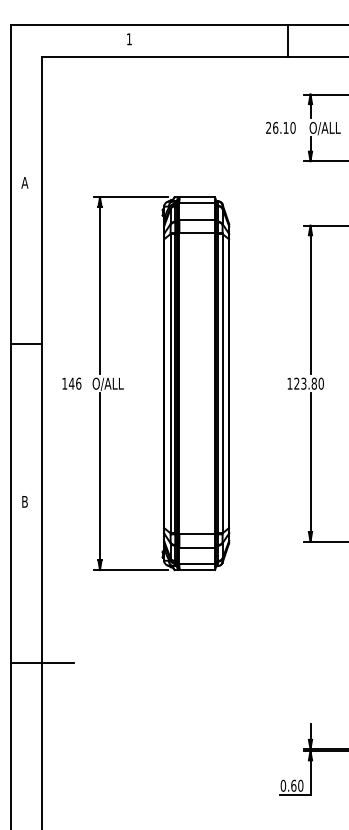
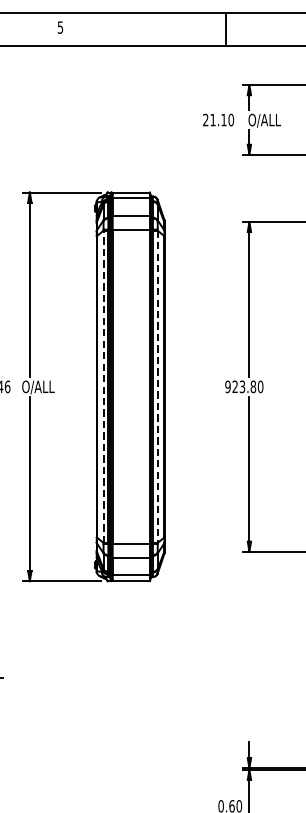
text: (128, 39) -> (59, 27), 1 -> 5
text: (275, 127) -> (212, 119), 26.10 -> 21.10
line: (170, 383) -> (103, 386), solid -> dashed
line: (222, 383) -> (157, 386), solid -> dashed
text: (289, 383) -> (227, 386), 123.80 -> 923.80

